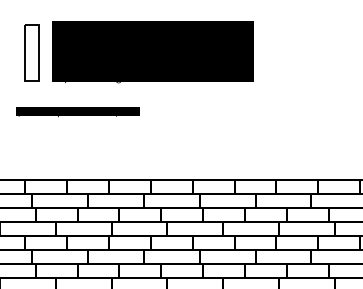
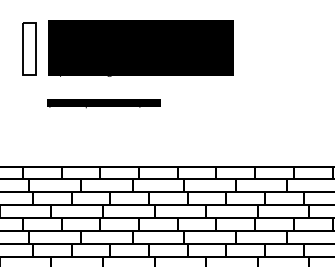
text: (77, 112) -> (103, 103), moved

